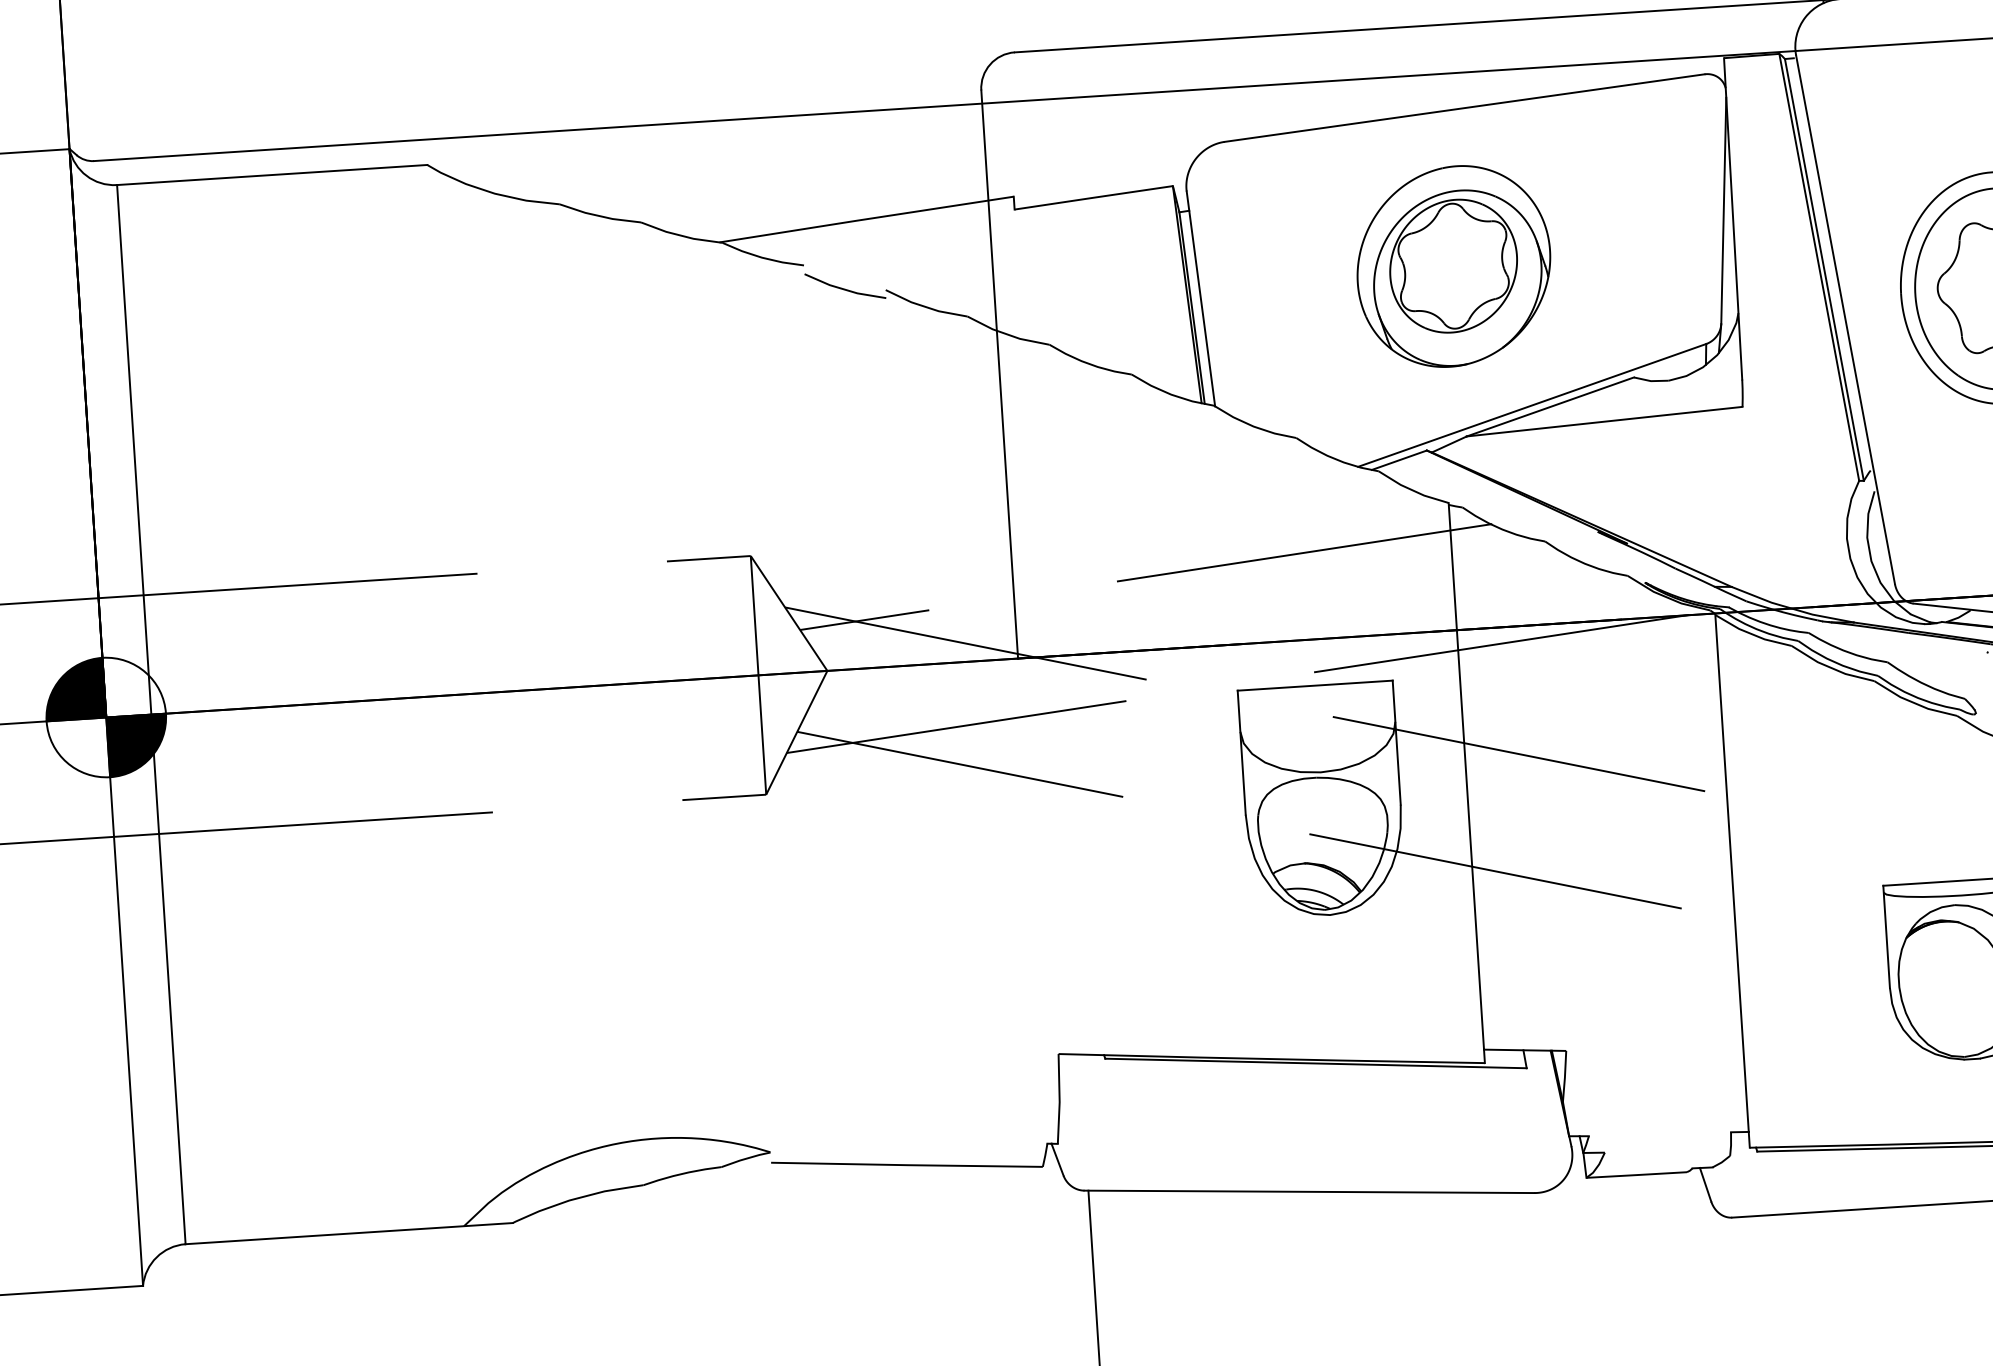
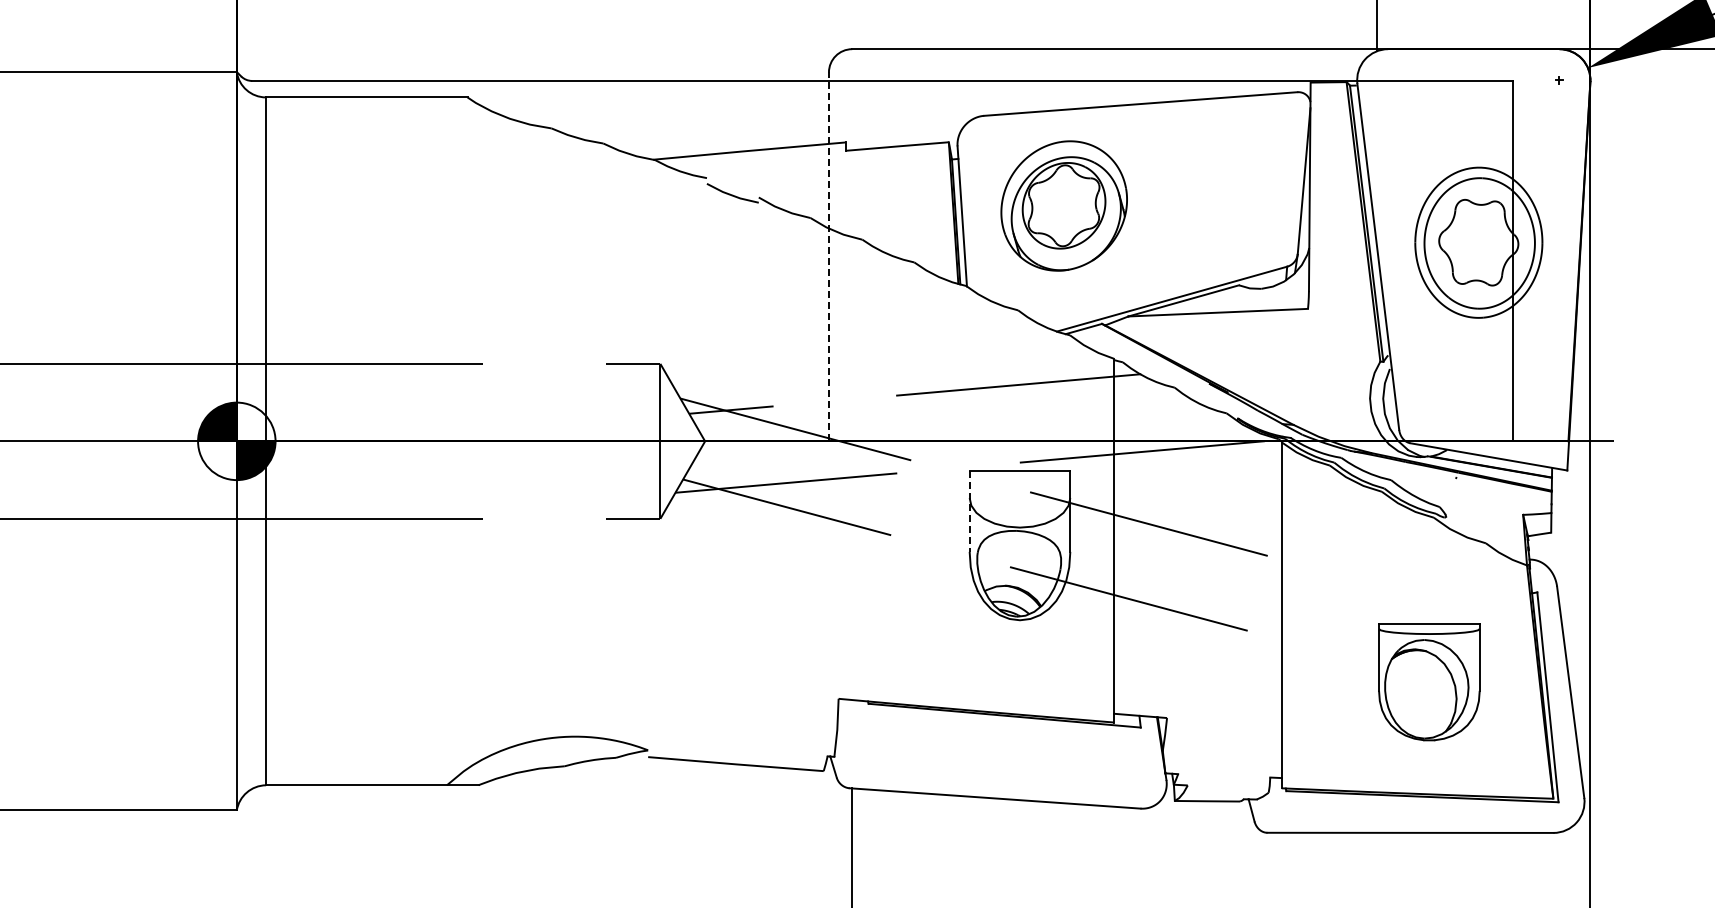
part: (1452, 265) -> (1063, 205), moved
line: (998, 373) -> (828, 256), solid -> dashed
line: (1241, 754) -> (969, 512), solid -> dashed

